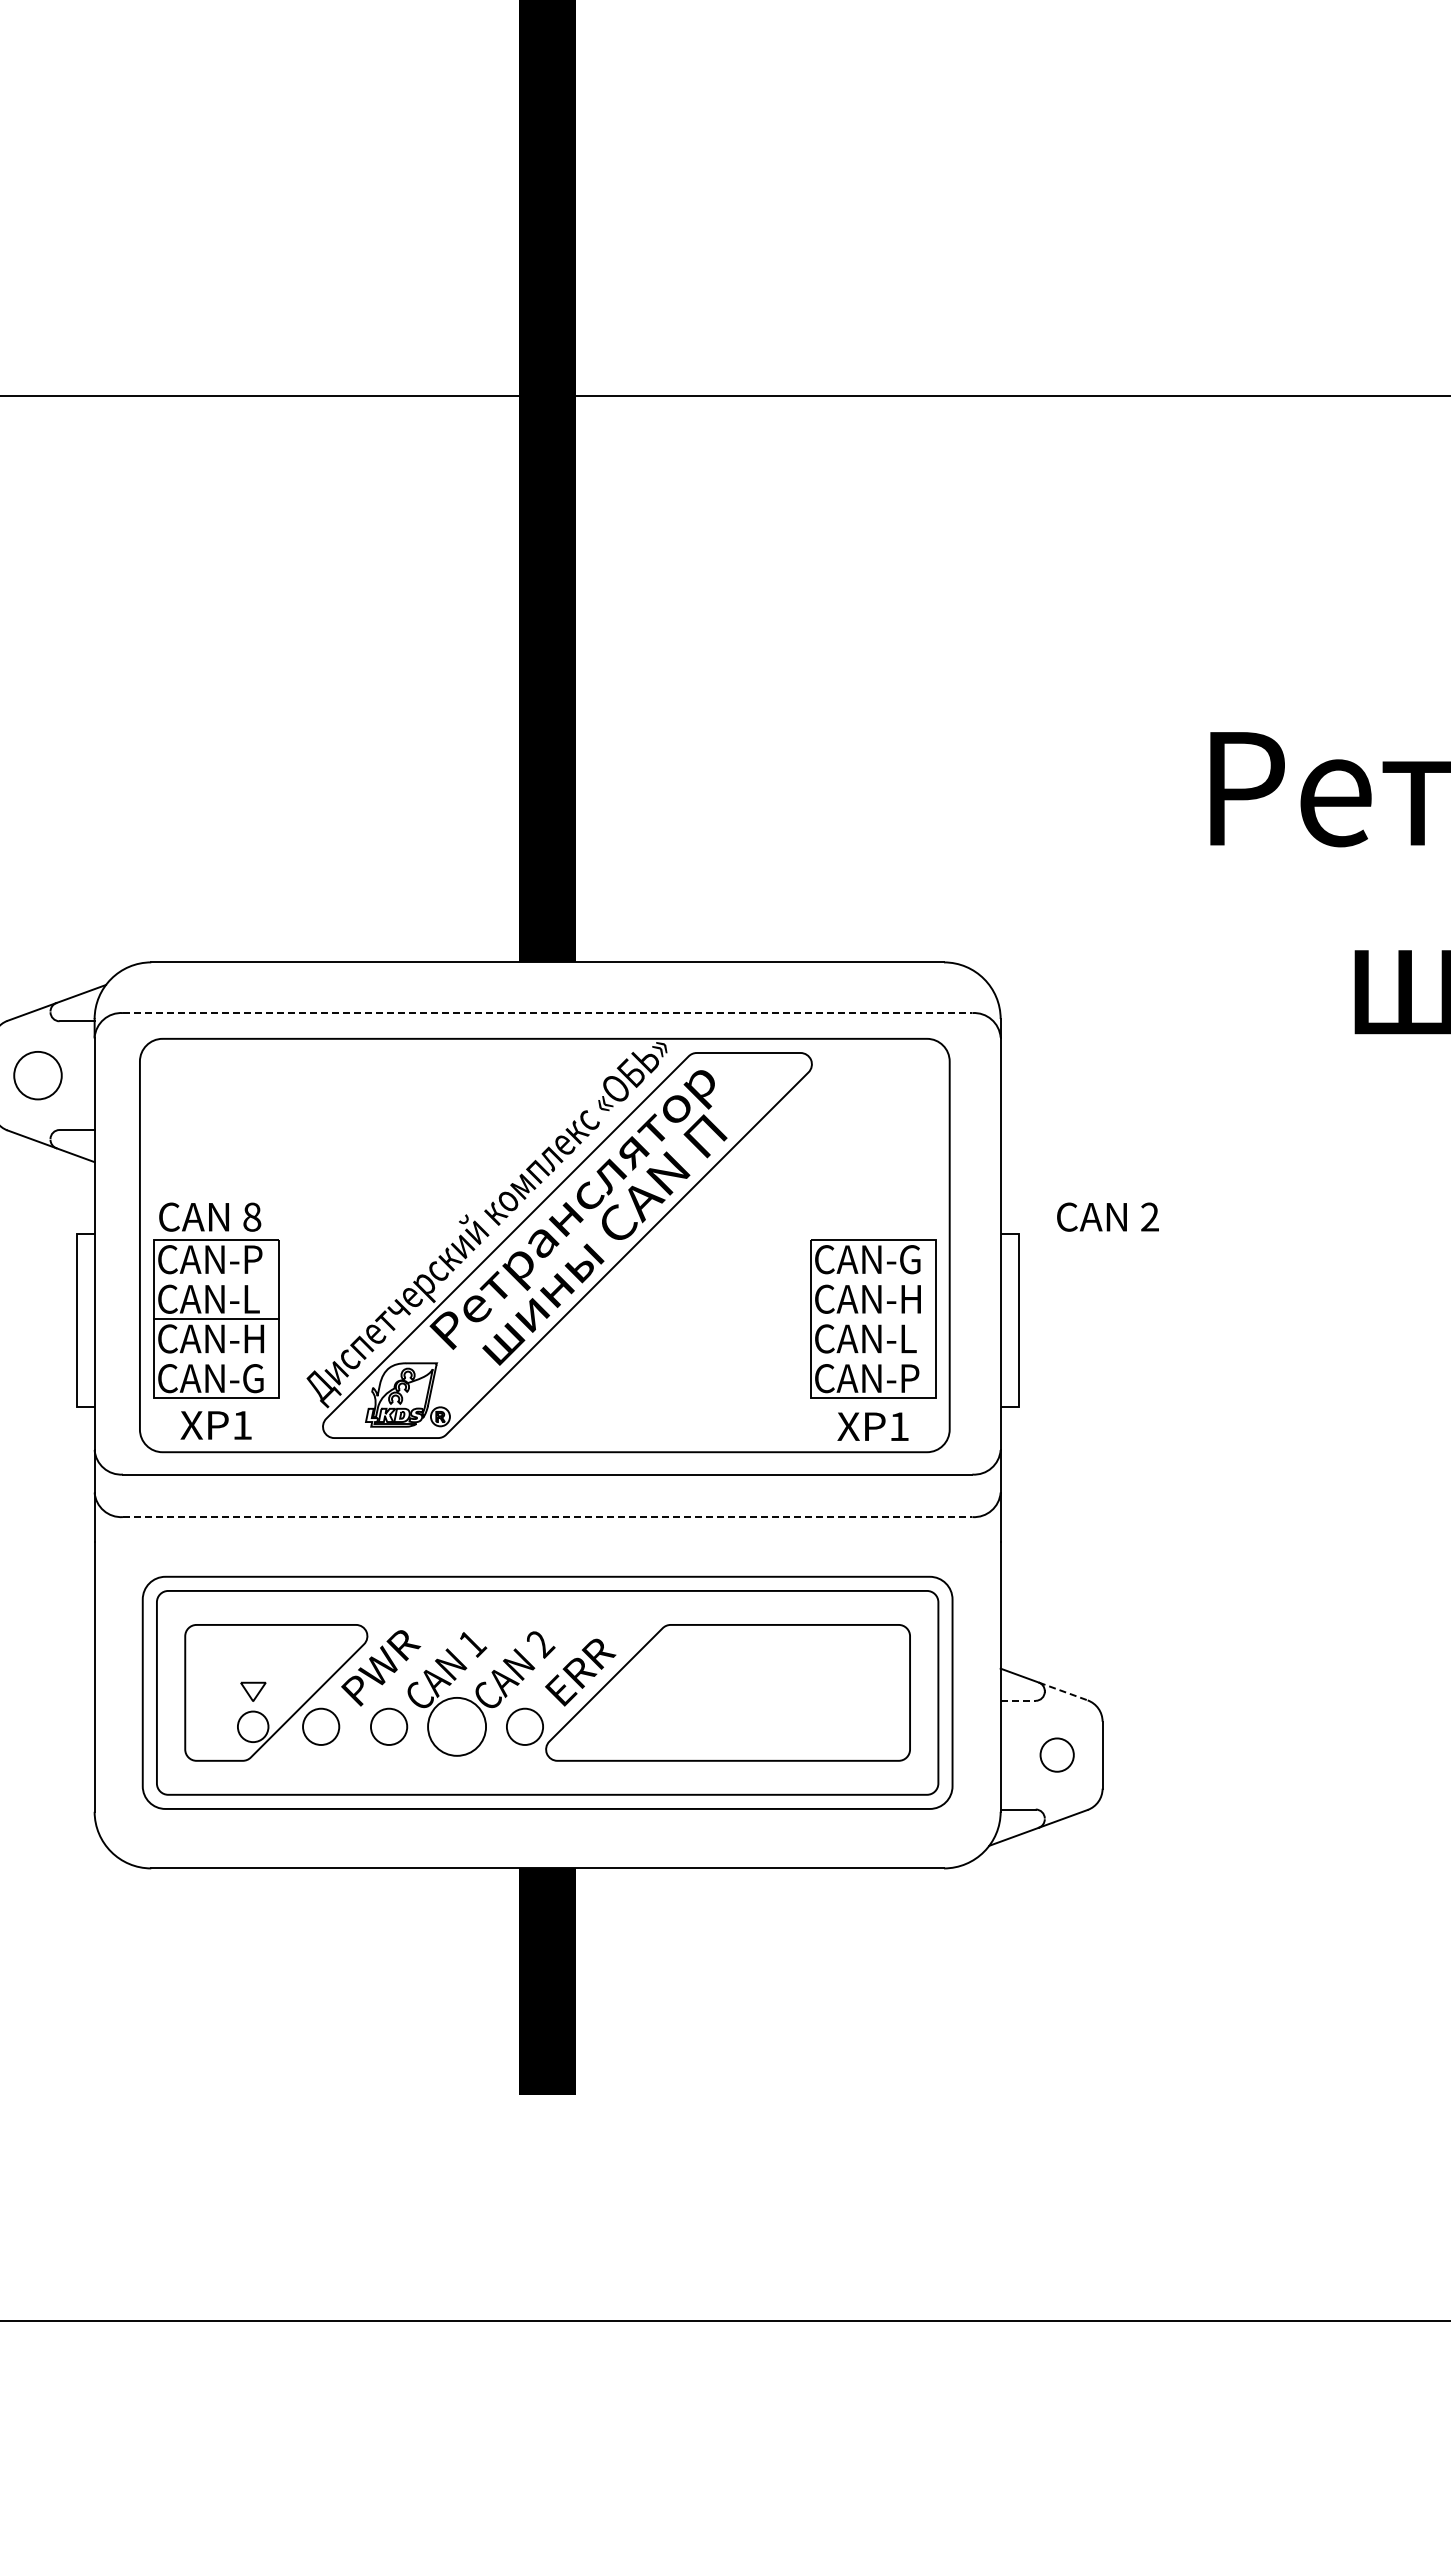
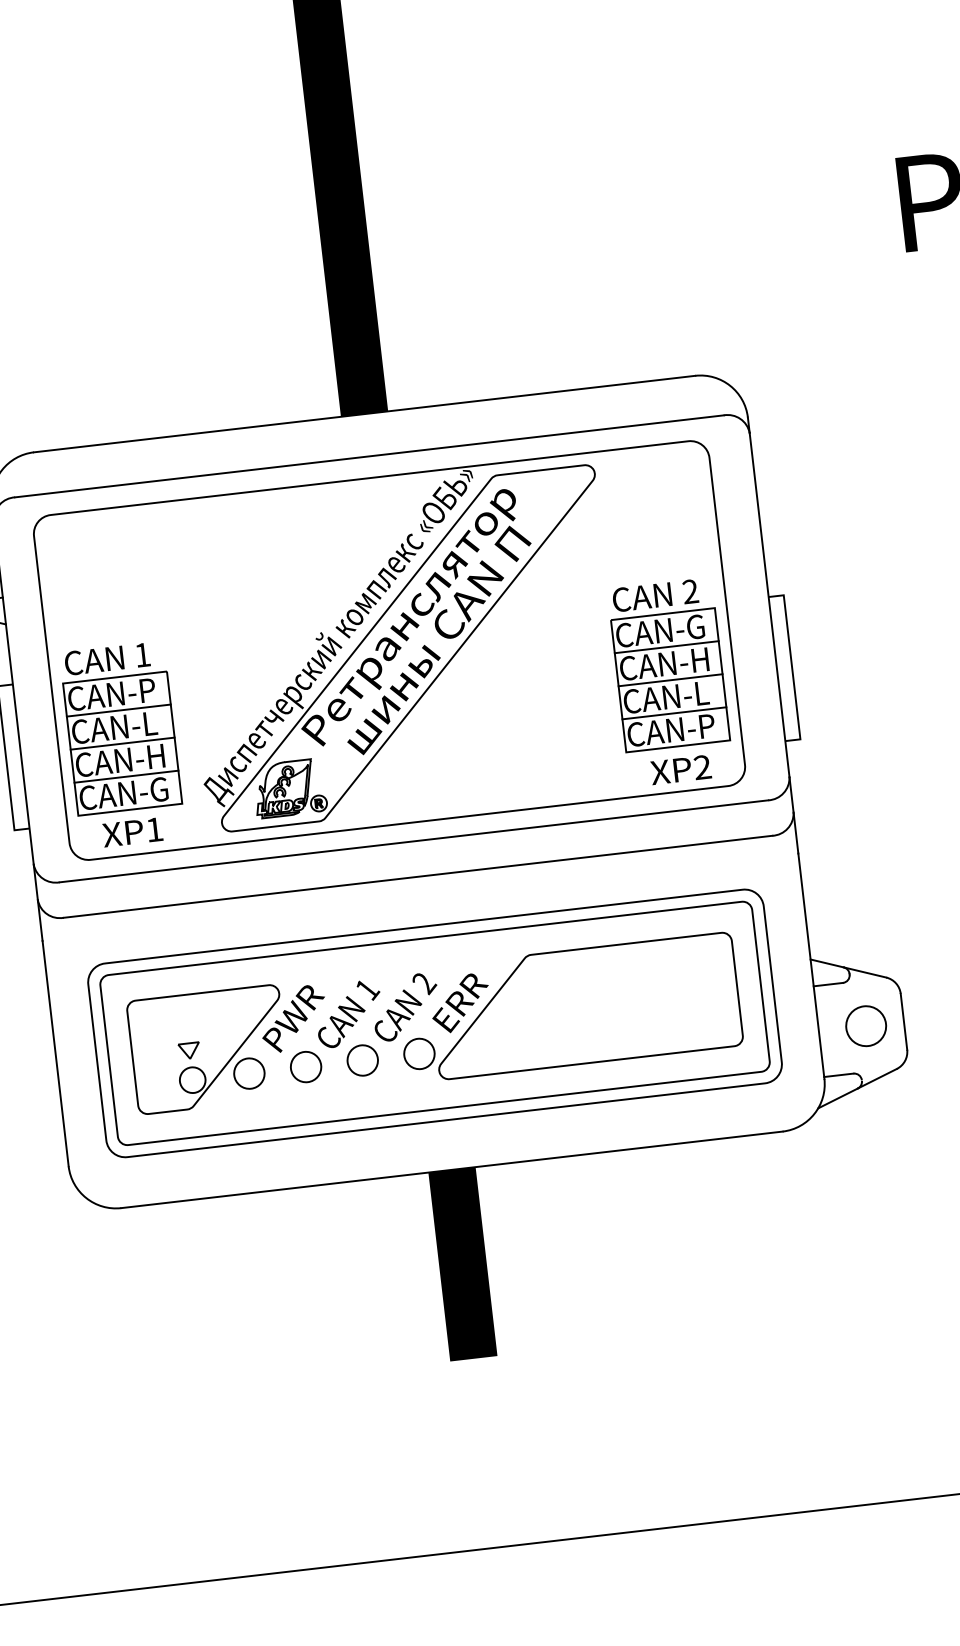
line: (547, 1013) -> (369, 456), dashed -> solid
text: (252, 1216) -> (142, 654), 8 -> 1
text: (1107, 1216) -> (655, 595), moved
line: (216, 1279) -> (118, 710), added
line: (872, 1279) -> (666, 647), added
line: (872, 1319) -> (669, 680), added
line: (216, 1358) -> (126, 776), added
line: (872, 1358) -> (673, 713), added
text: (899, 1426) -> (702, 767), XP1 -> XP2
line: (547, 1517) -> (418, 877), dashed -> solid
line: (1063, 1691) -> (865, 972), dashed -> solid
line: (1018, 1700) -> (828, 984), dashed -> solid
circle: (456, 1726) -> (362, 1060), size x0.62
circle: (1056, 1754) -> (865, 1025), size x1.43

